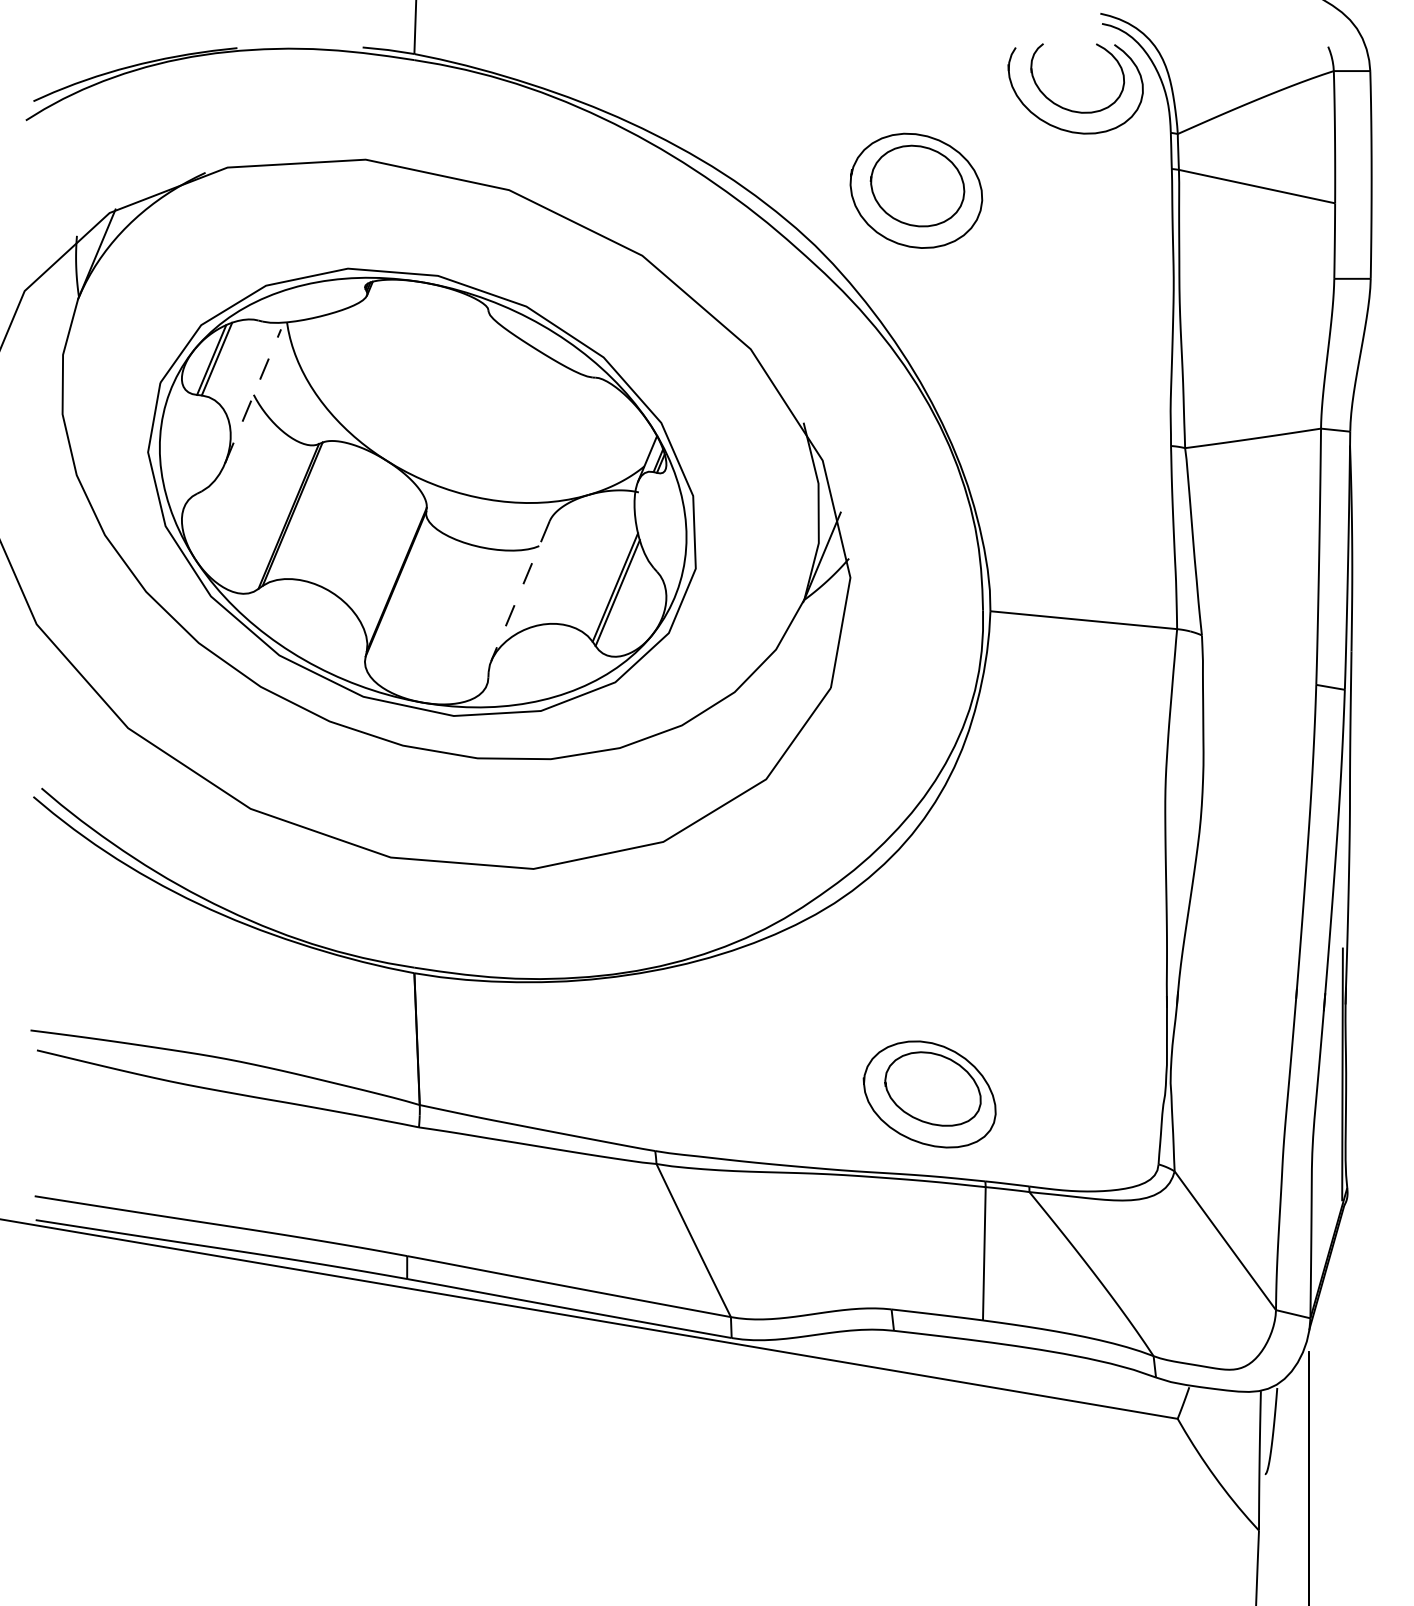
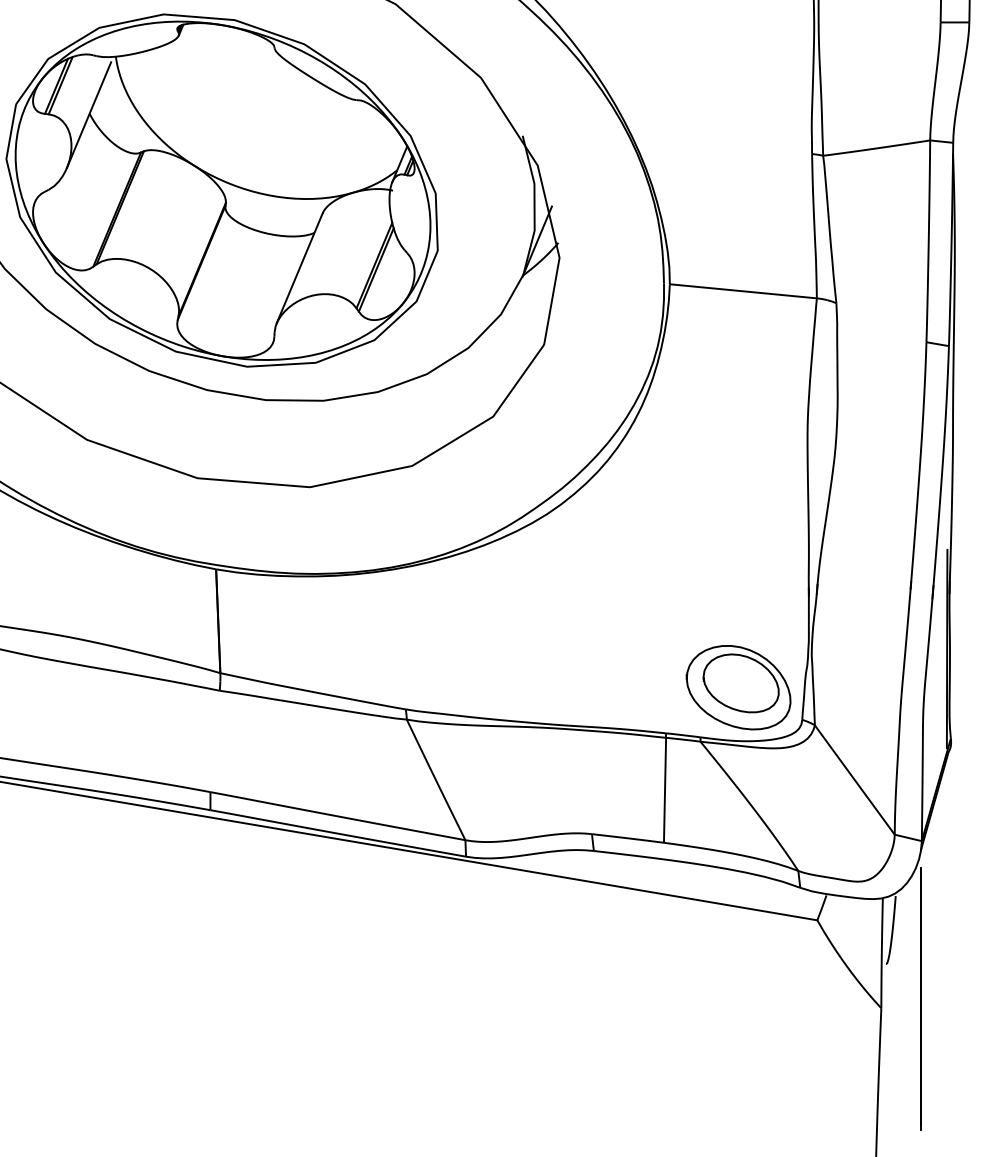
line: (253, 396) -> (89, 115), dashed -> solid
line: (520, 591) -> (299, 268), dashed -> solid
part: (929, 1094) -> (738, 687), moved

